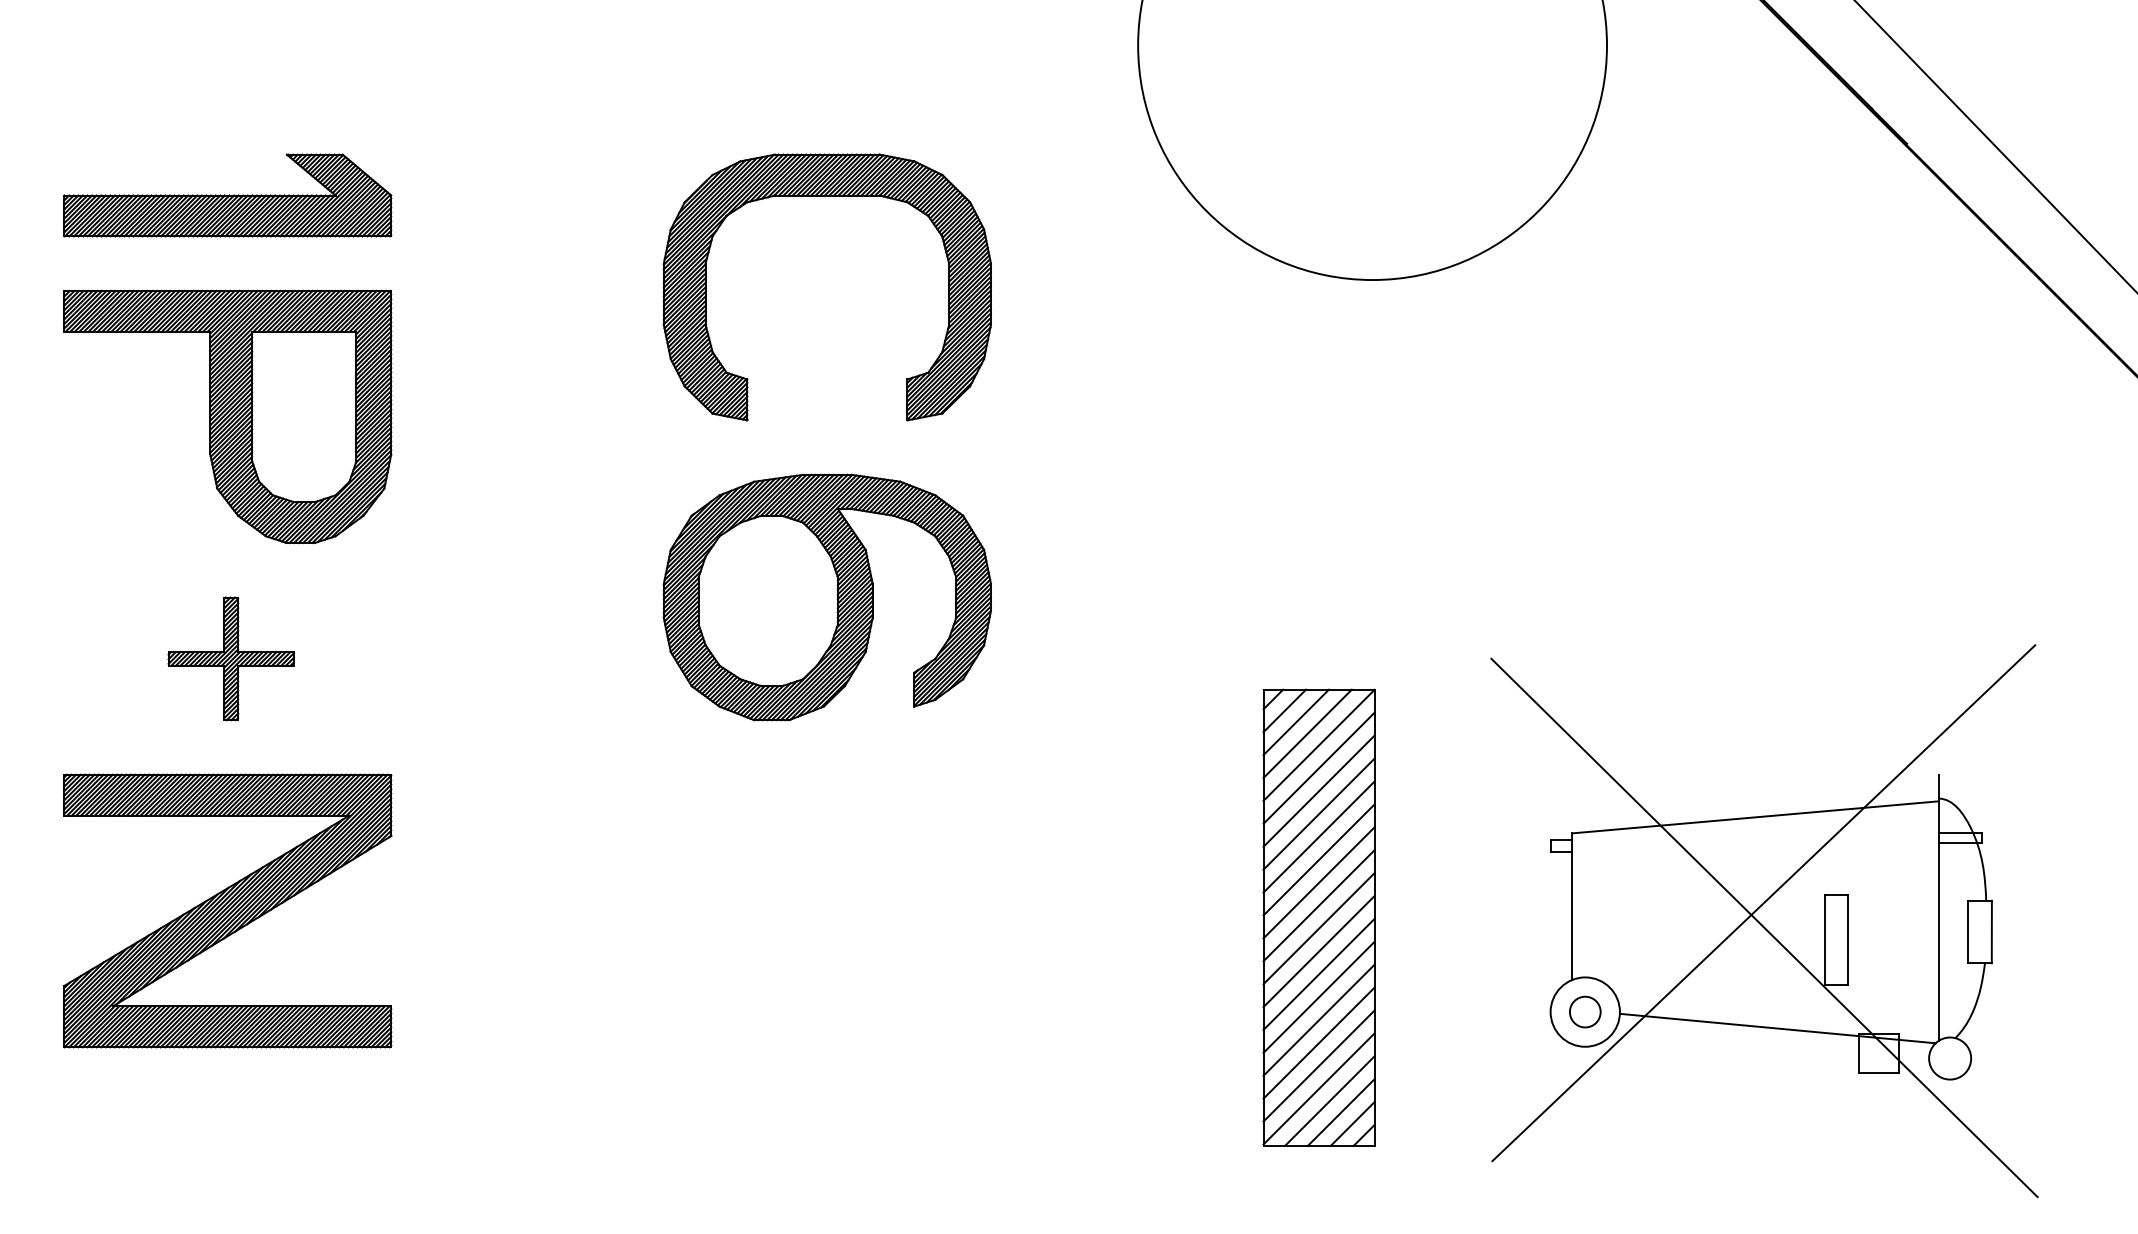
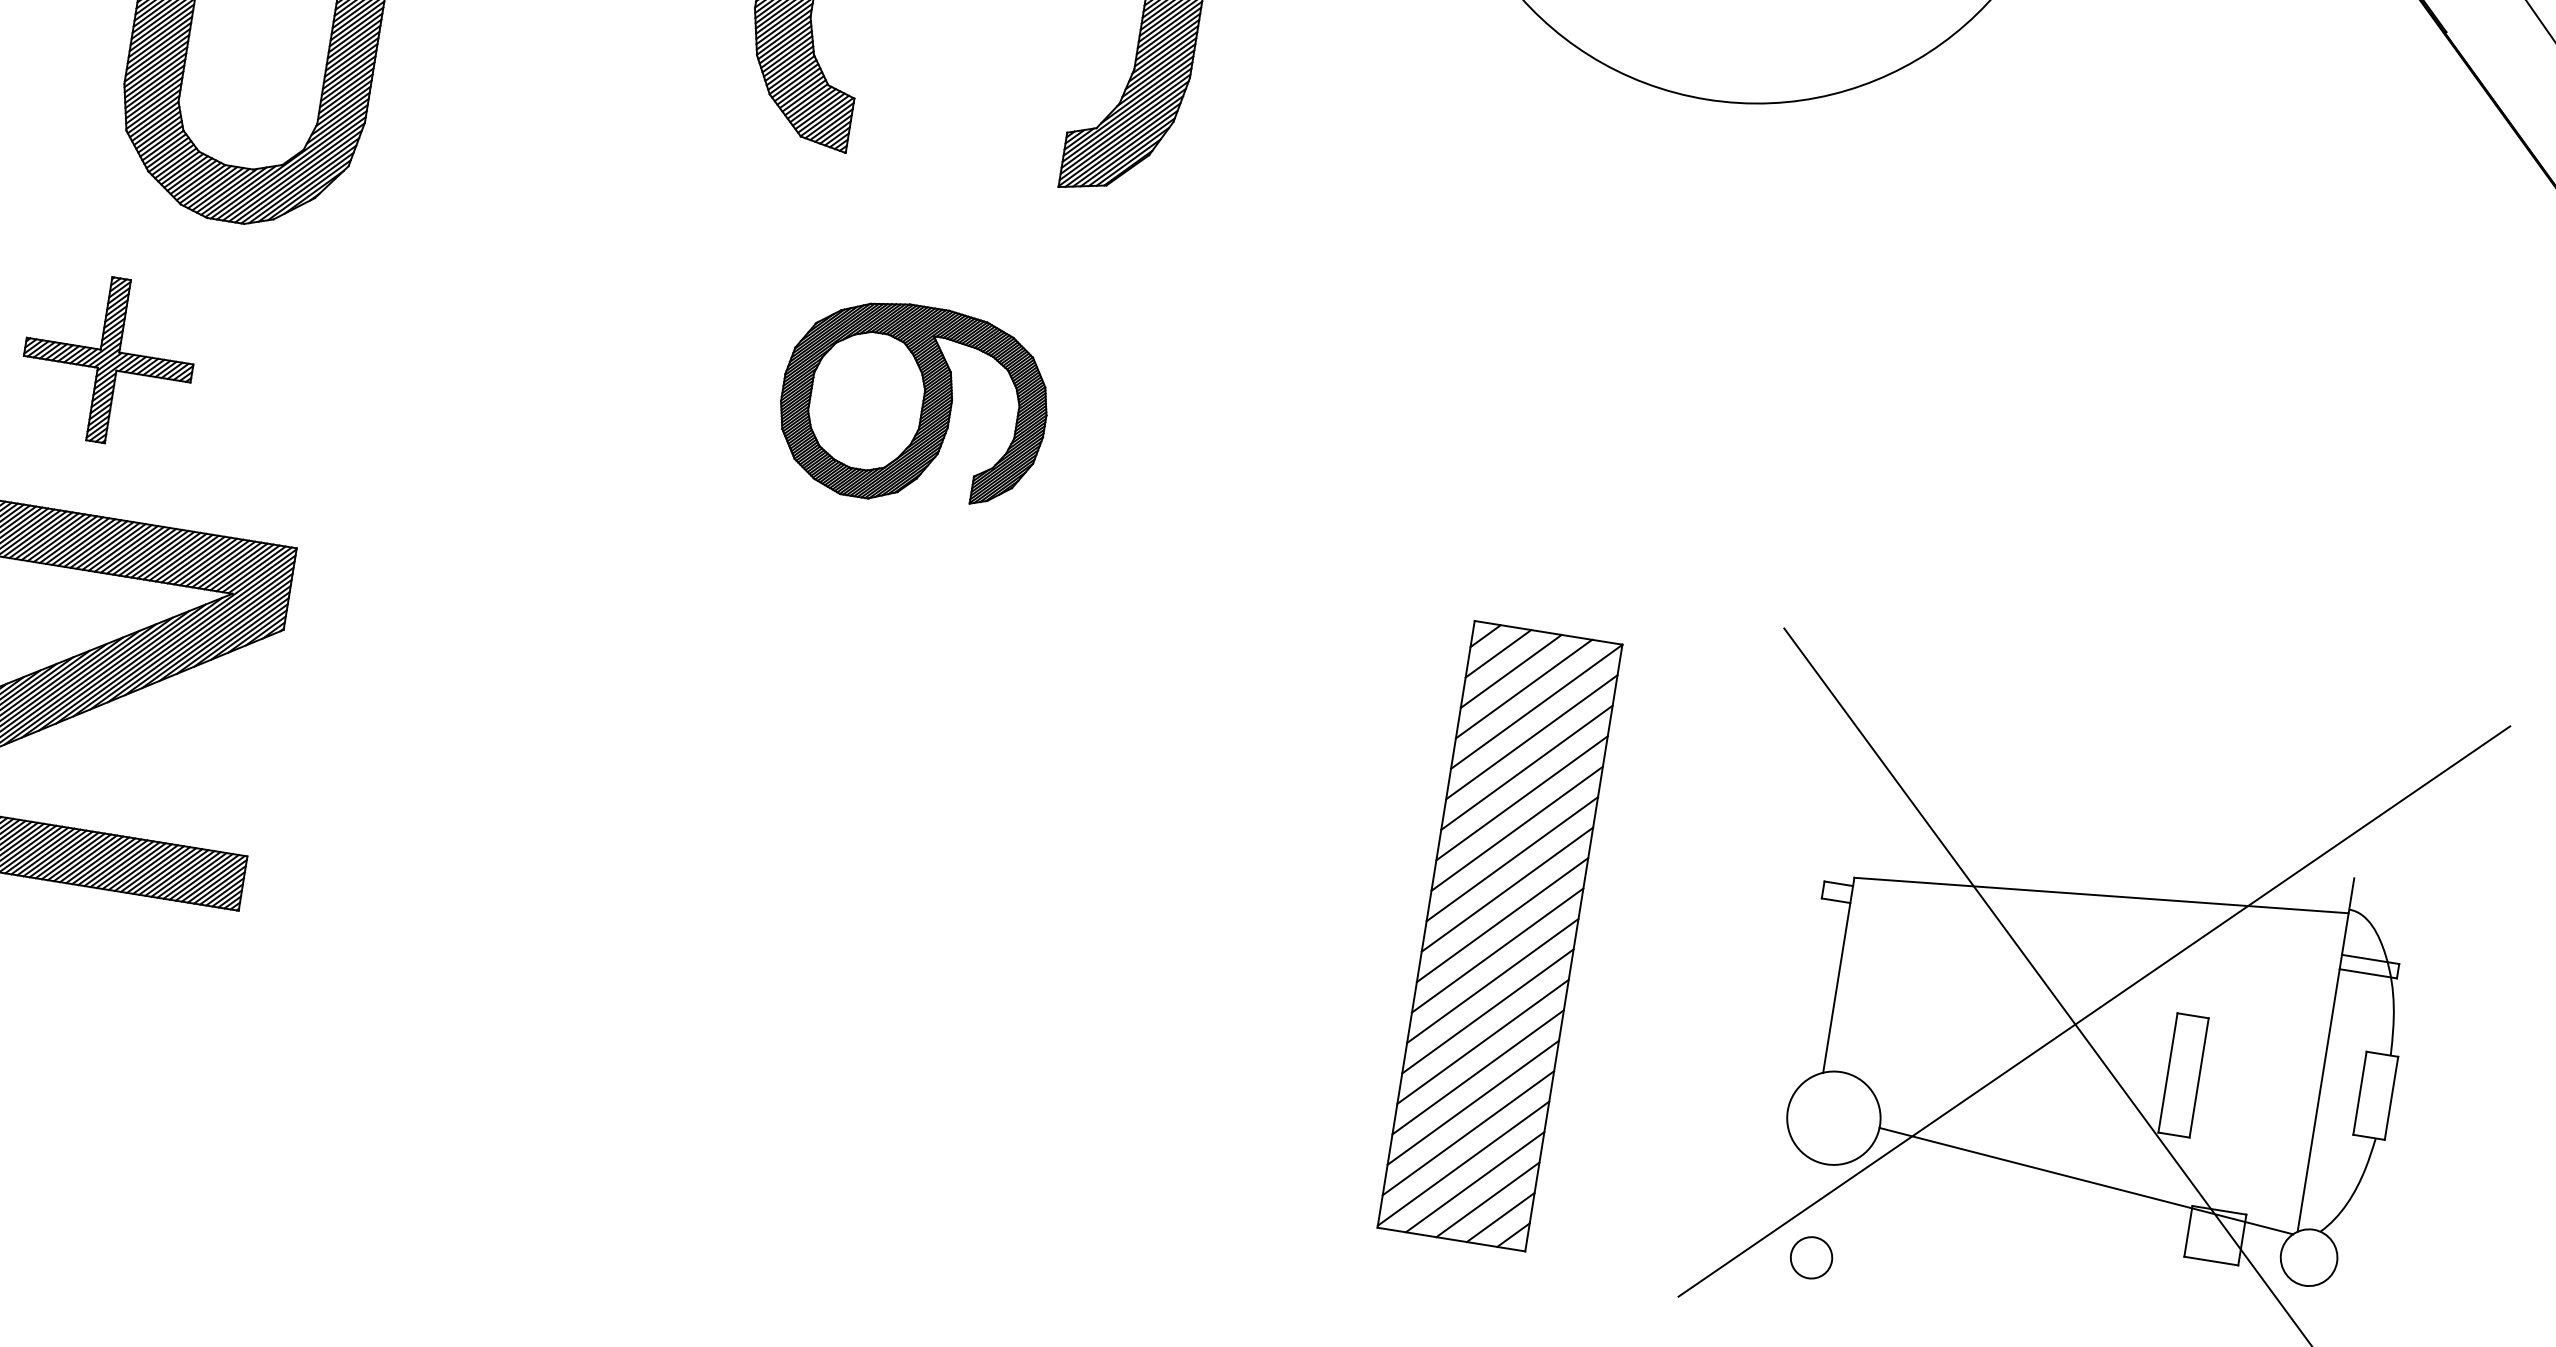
part: (826, 597) -> (913, 405), size x0.6
circle: (1585, 1011) -> (1811, 1257), moved

